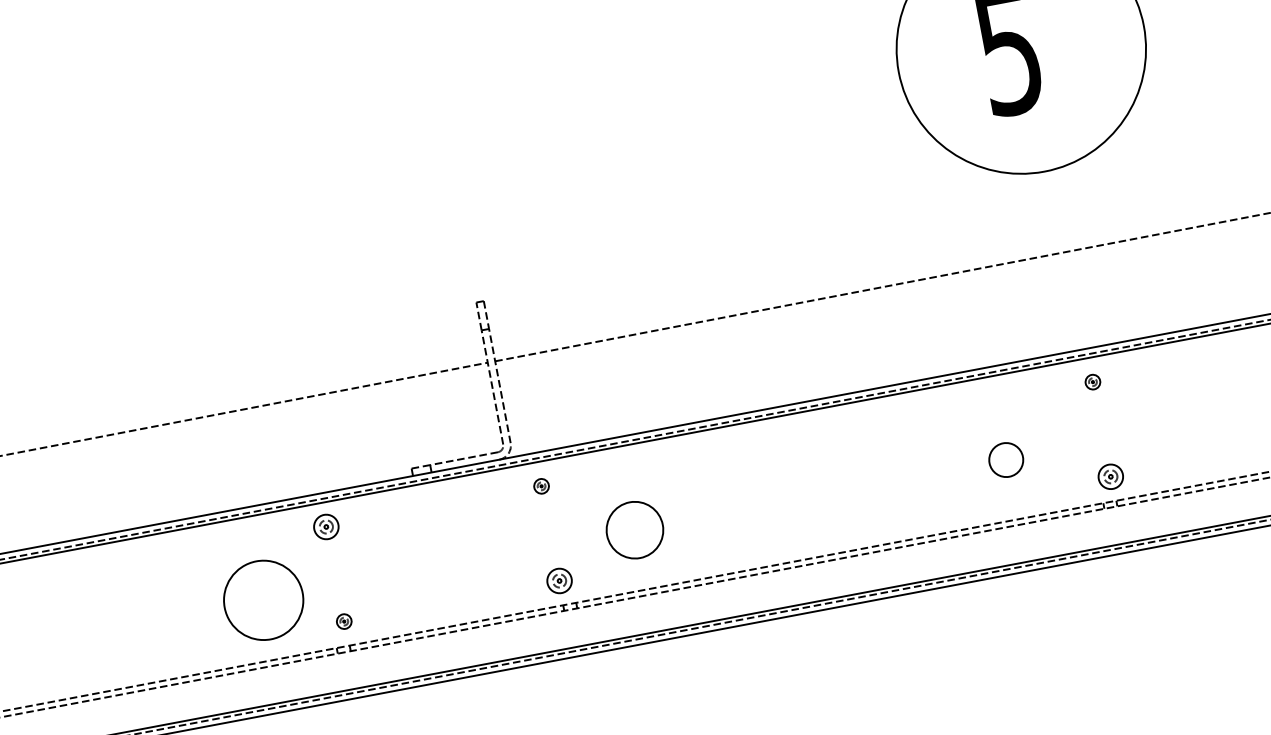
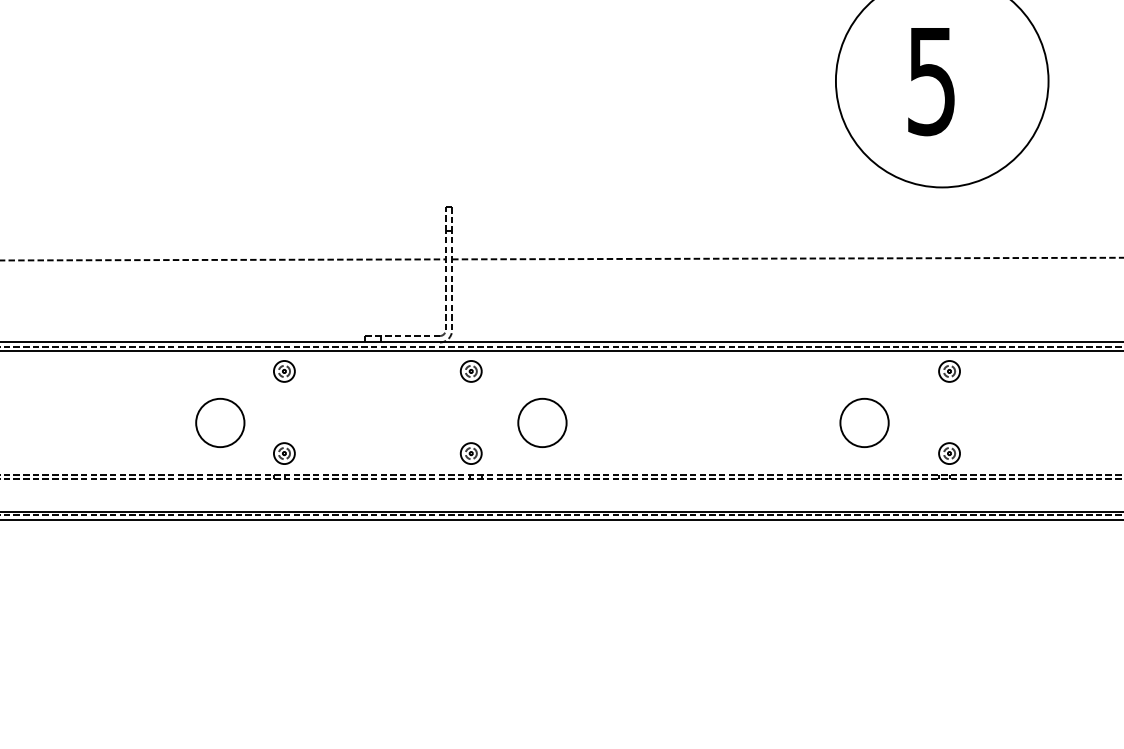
part: (1092, 382) -> (949, 371), size x1.67
circle: (1006, 459) -> (864, 422), size x1.67
part: (540, 486) -> (470, 371), size x1.67
circle: (263, 599) -> (220, 422), size x0.71
part: (344, 621) -> (284, 453), size x1.67

